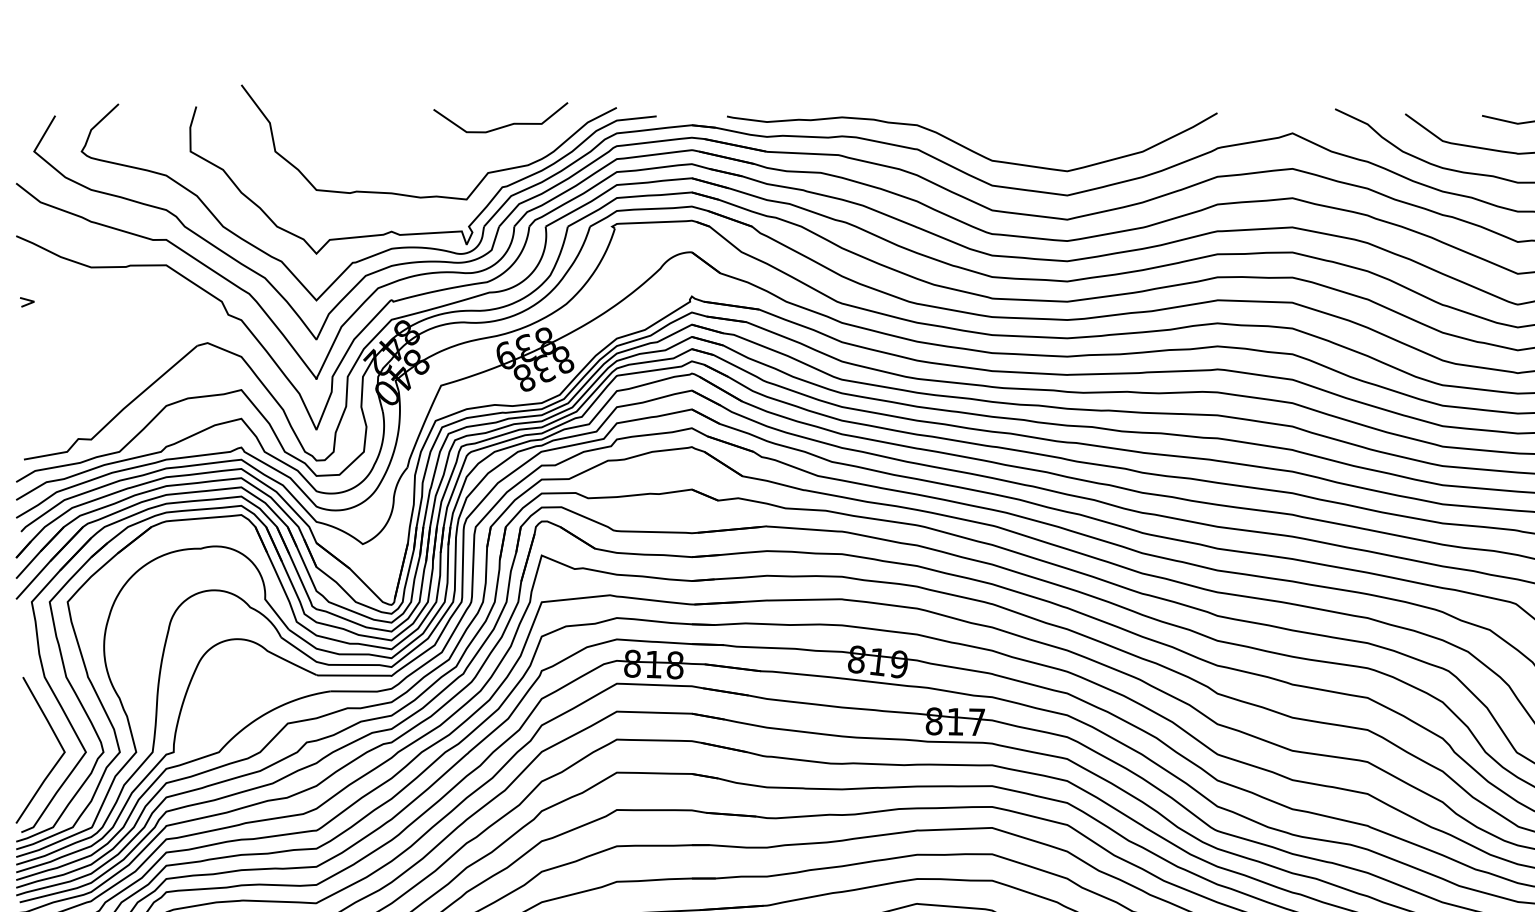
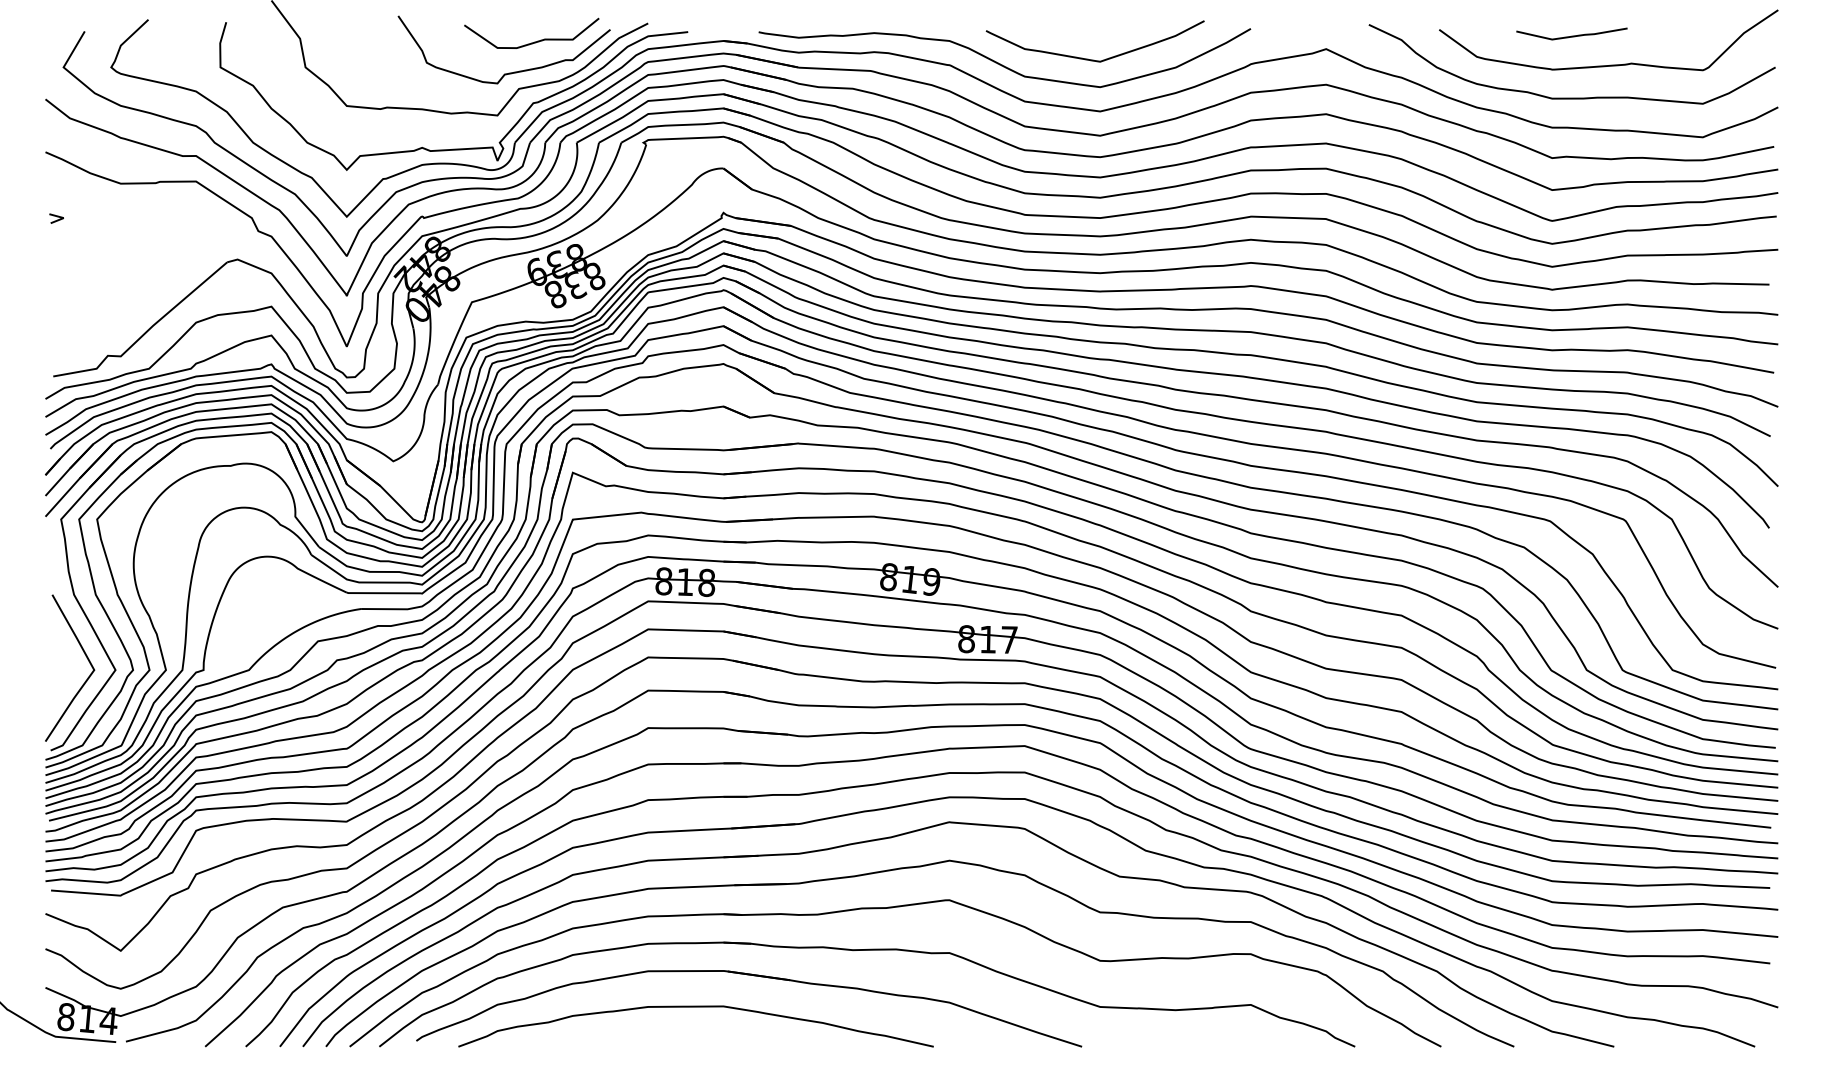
curve: (1055, 142) -> (1088, 58), added
curve: (478, 156) -> (509, 72), added

